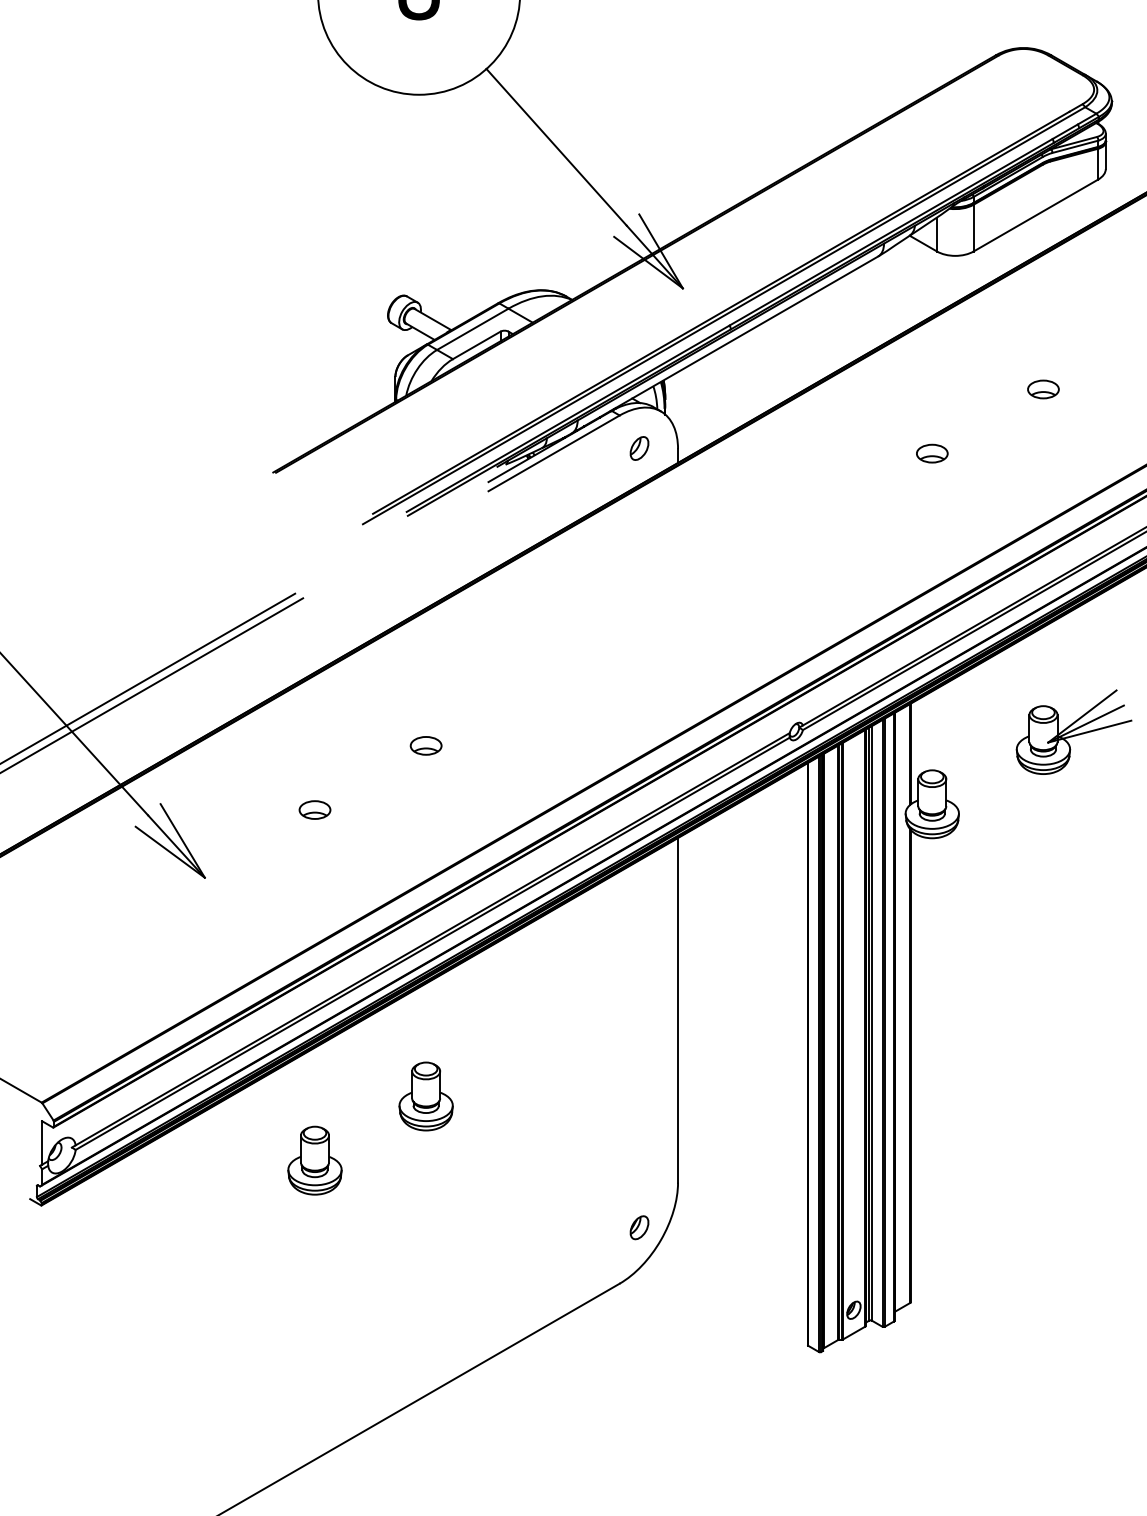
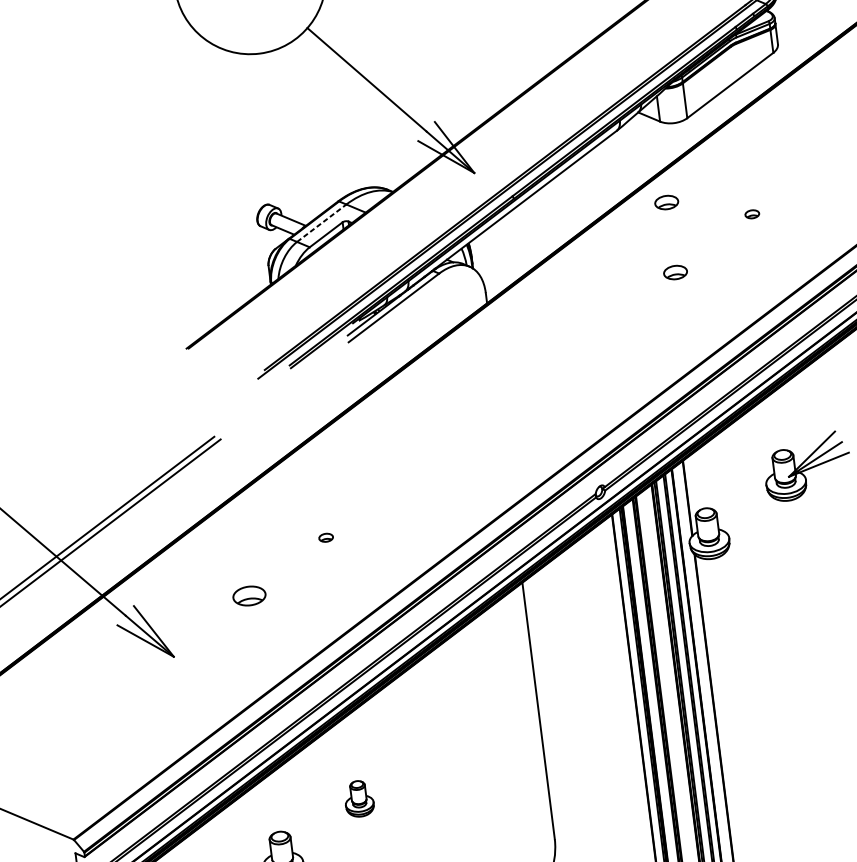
line: (473, 329) -> (322, 223), solid -> dashed
part: (932, 359) -> (666, 202), added
part: (1043, 389) -> (752, 214), size x0.6
part: (639, 448) -> (457, 296), removed
part: (425, 745) -> (325, 537), size x0.6
part: (314, 809) -> (249, 595), size x1.4
part: (425, 1096) -> (358, 798), size x0.7

